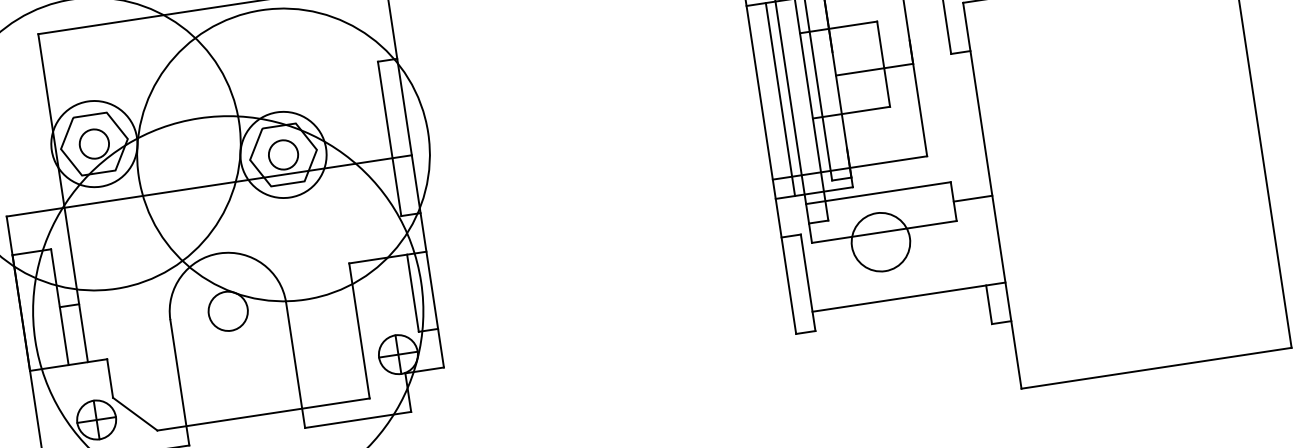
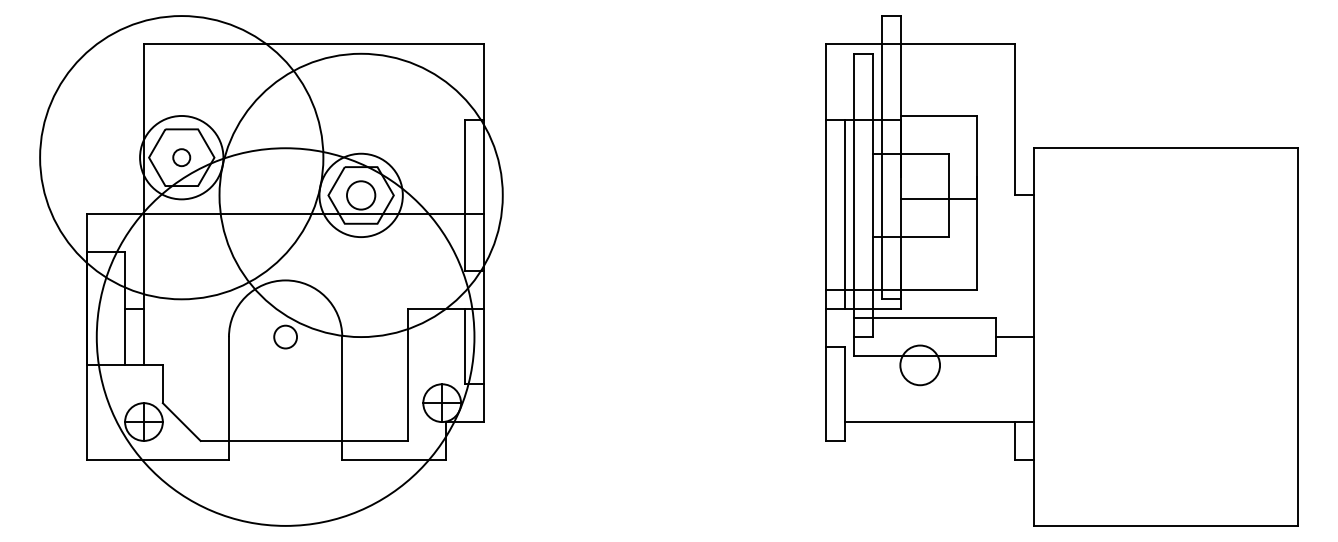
circle: (94, 143) -> (181, 157), size x0.6
circle: (880, 242) -> (919, 365), size x0.7
circle: (228, 311) -> (285, 337), size x0.6

